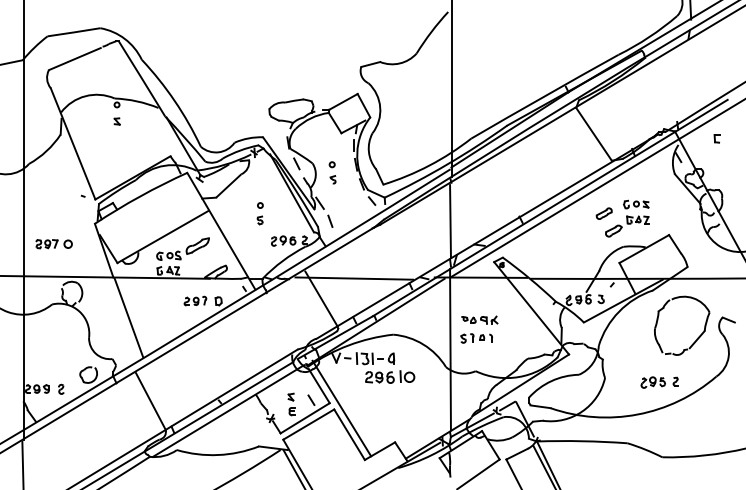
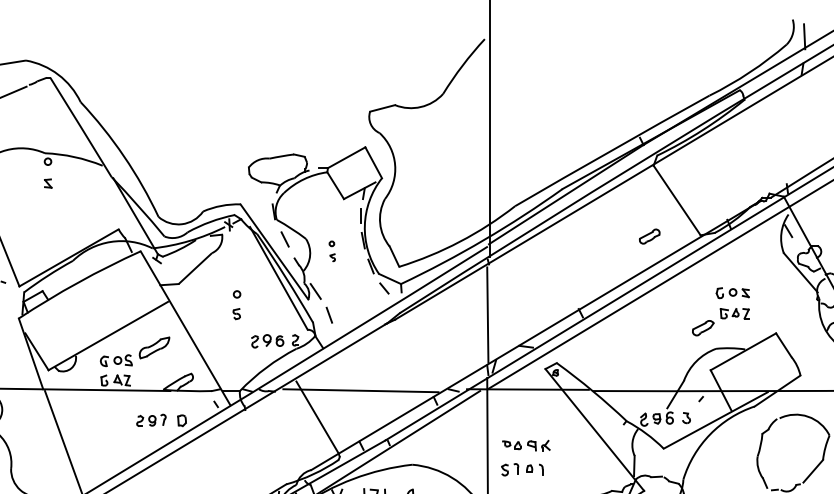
part: (332, 172) -> (332, 250), size x0.7
part: (603, 213) -> (648, 236), moved

